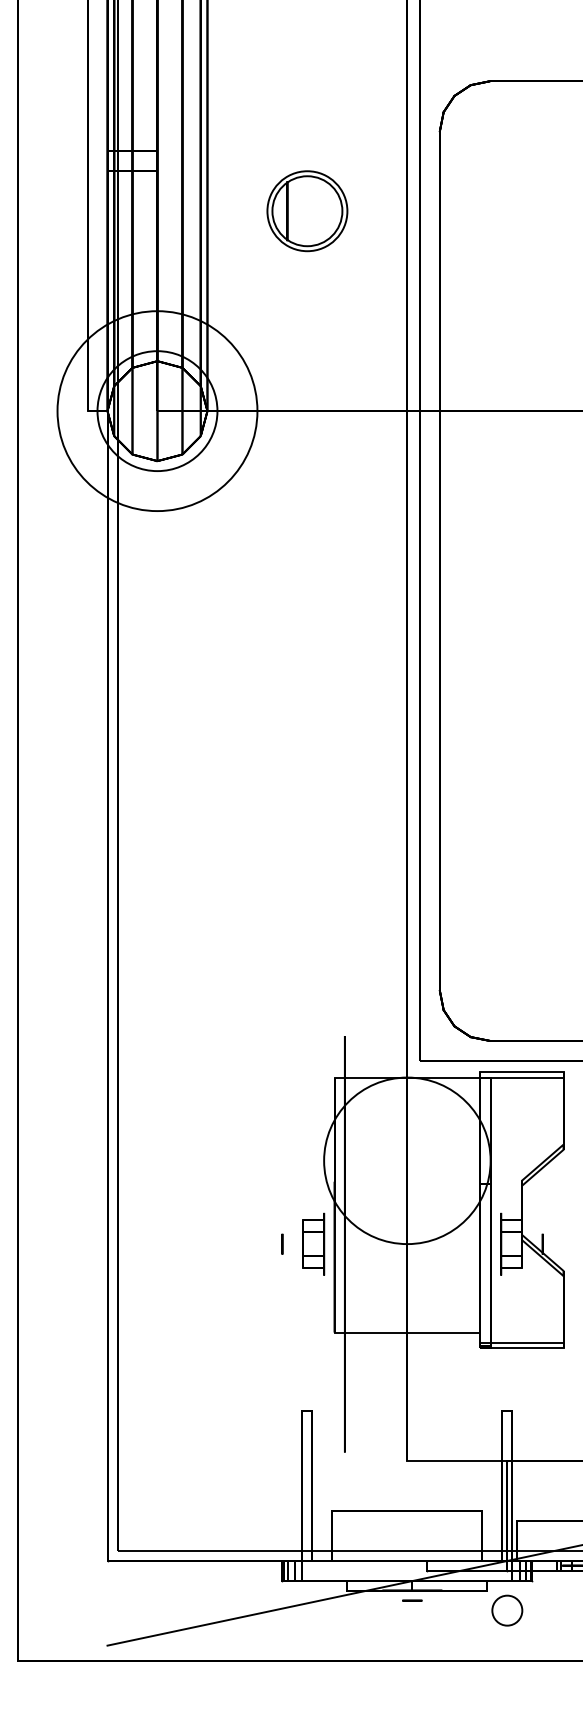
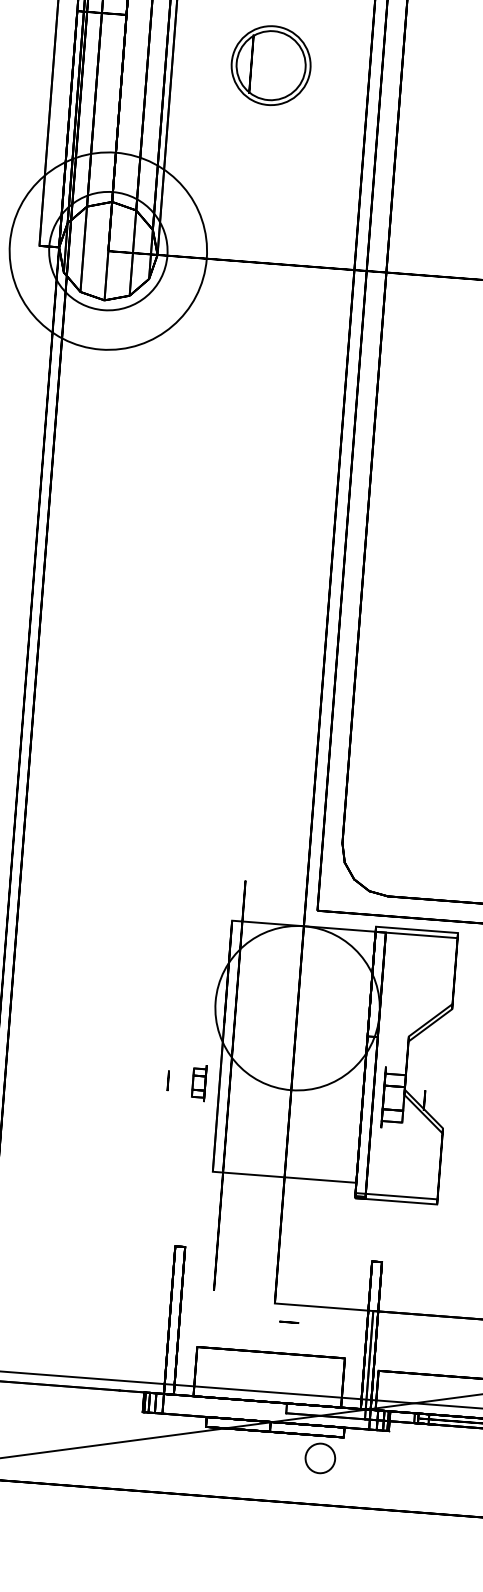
part: (313, 1243) -> (198, 1082), size x0.6
circle: (412, 1600) -> (289, 1322), moved
circle: (507, 1610) -> (320, 1458), moved

